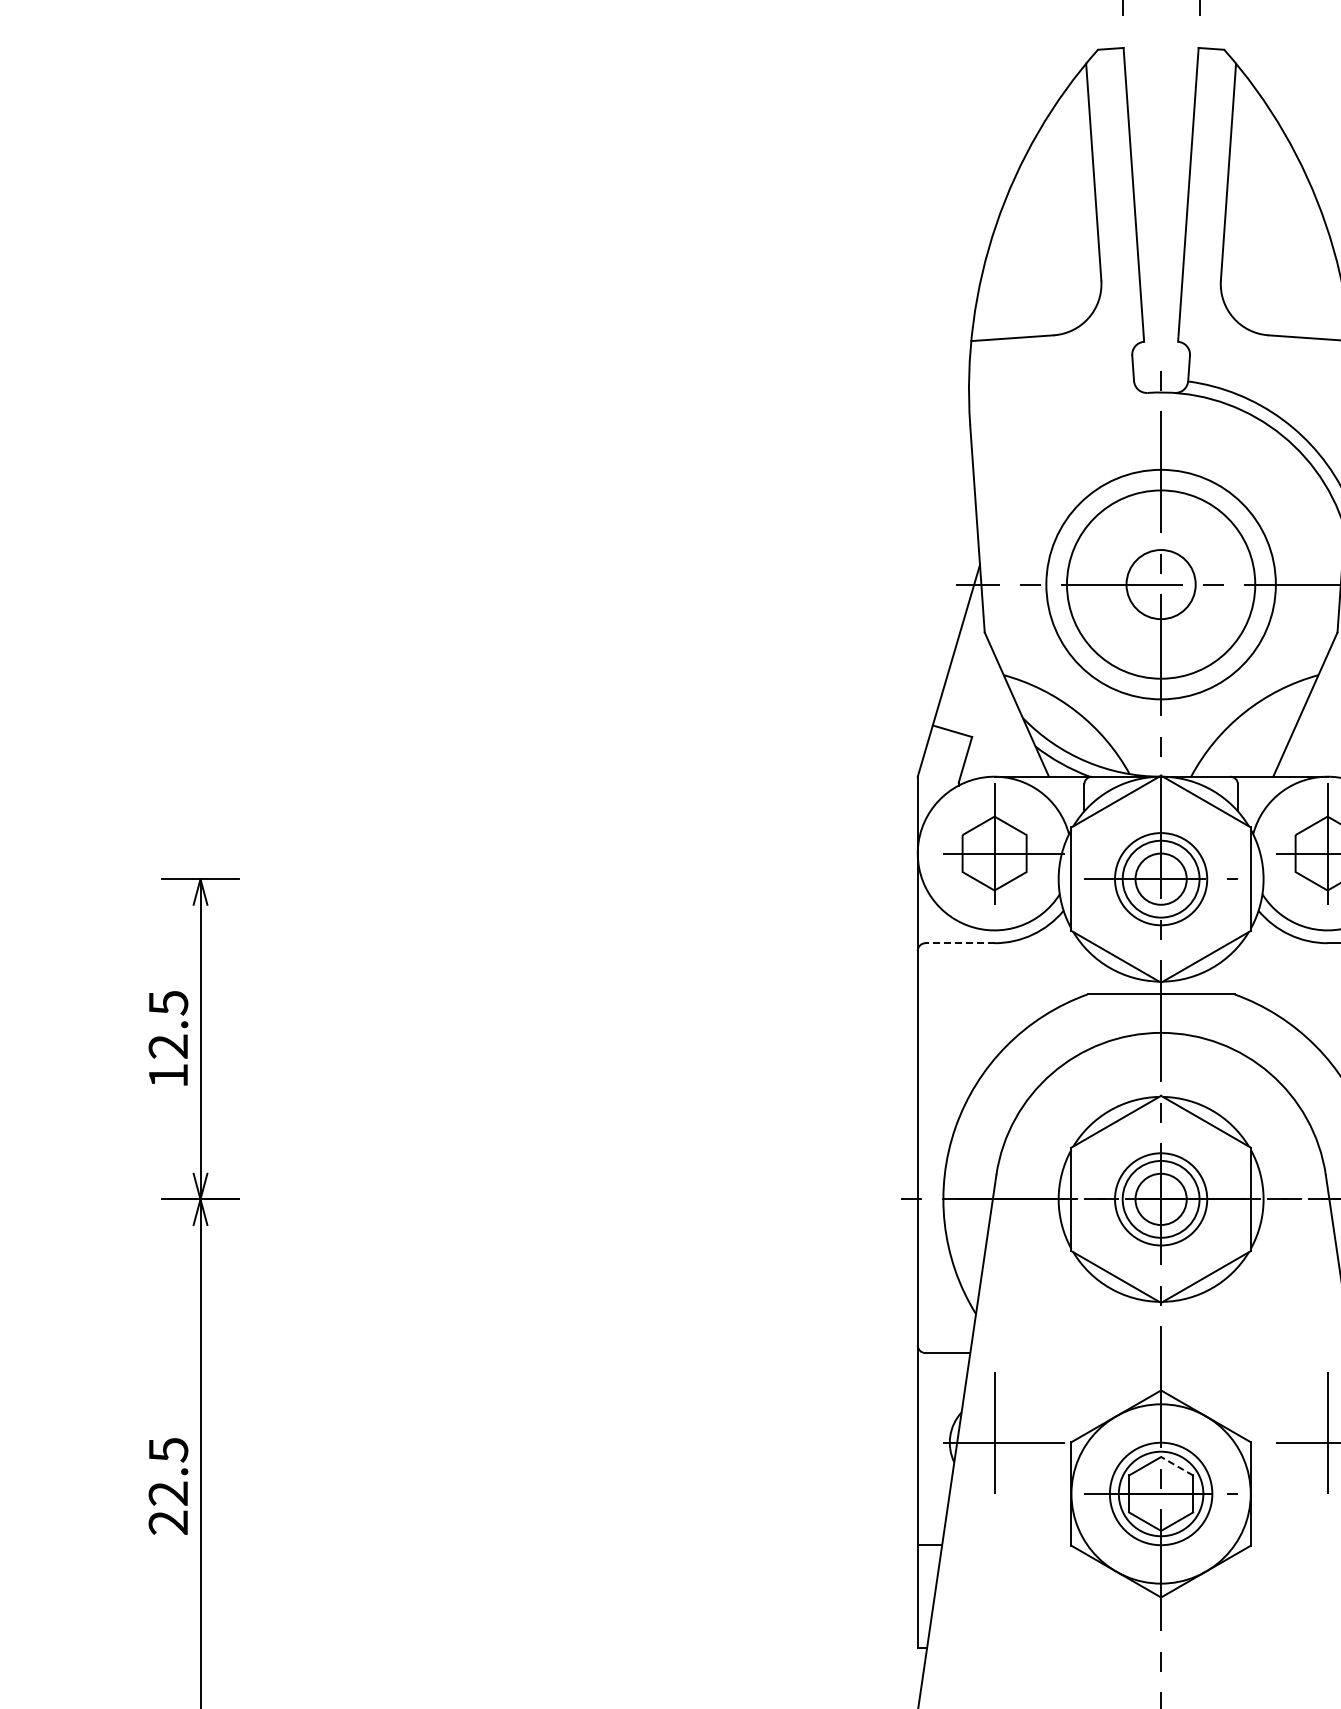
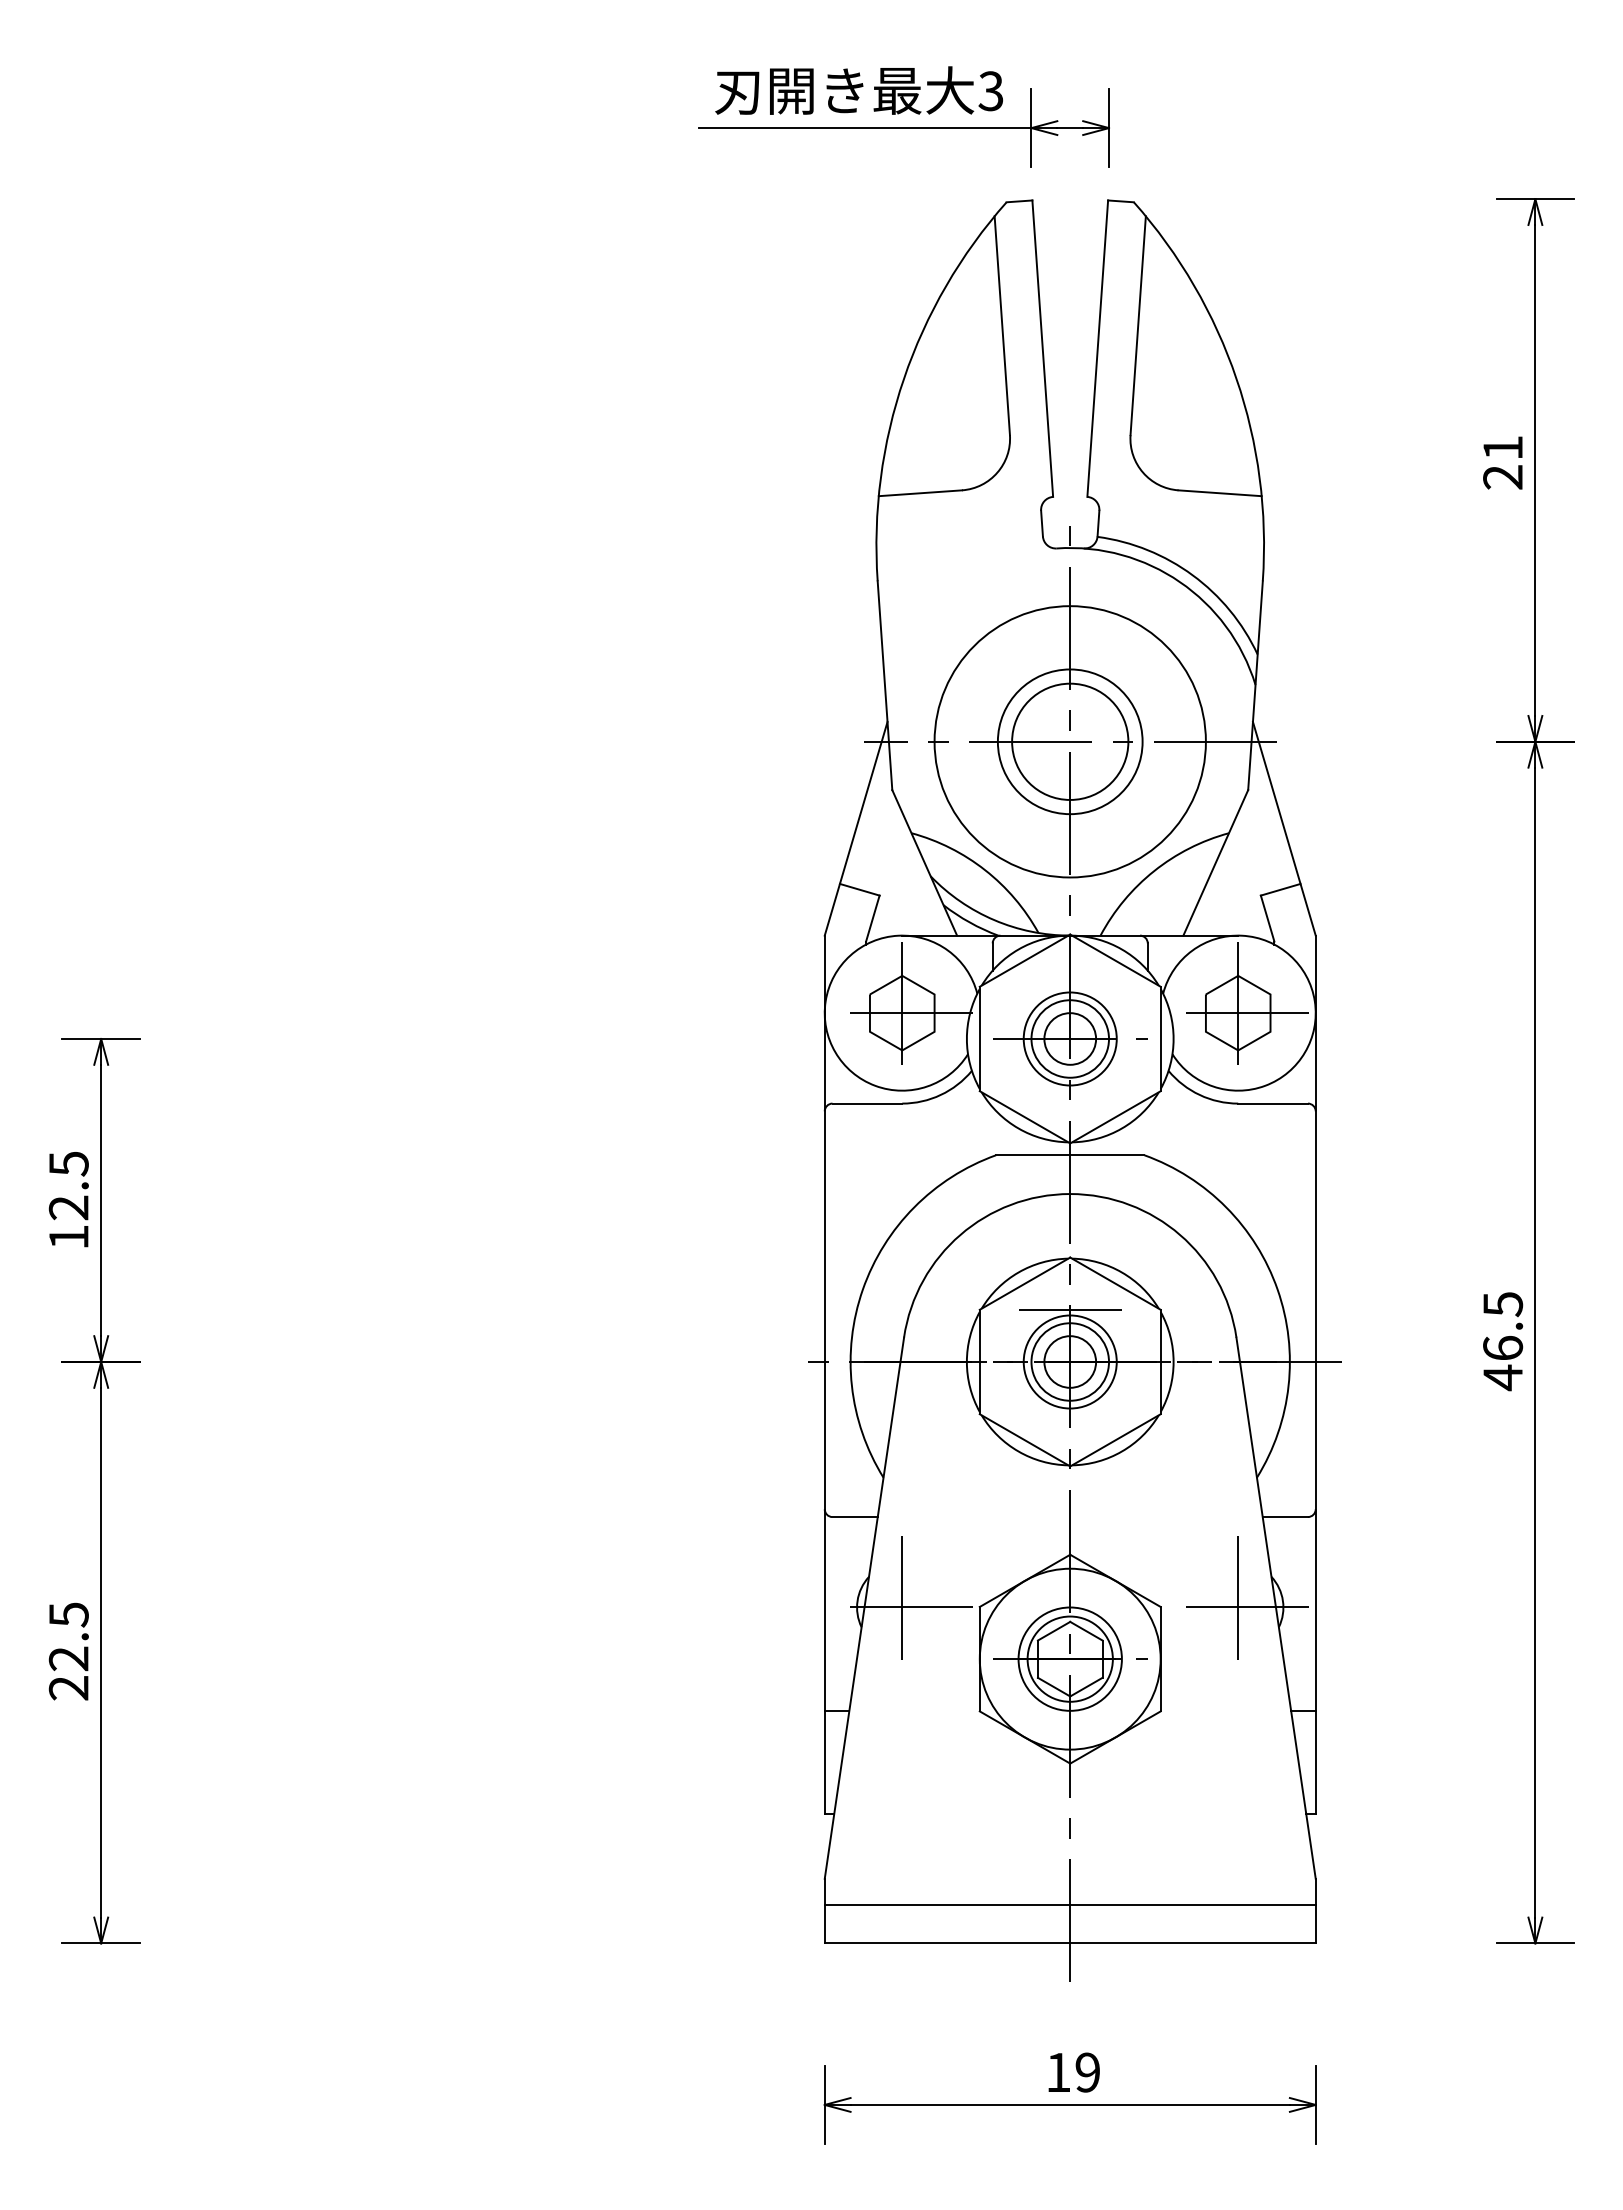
circle: (1160, 584) -> (1069, 741), size x0.62
circle: (1160, 584) -> (1069, 741), size x1.43
circle: (1161, 584) -> (1070, 741), size x1.67
line: (960, 943) -> (867, 1103), dashed -> solid
line: (1160, 1148) -> (1069, 1310), added
line: (1177, 1466) -> (1086, 1631), dashed -> solid

